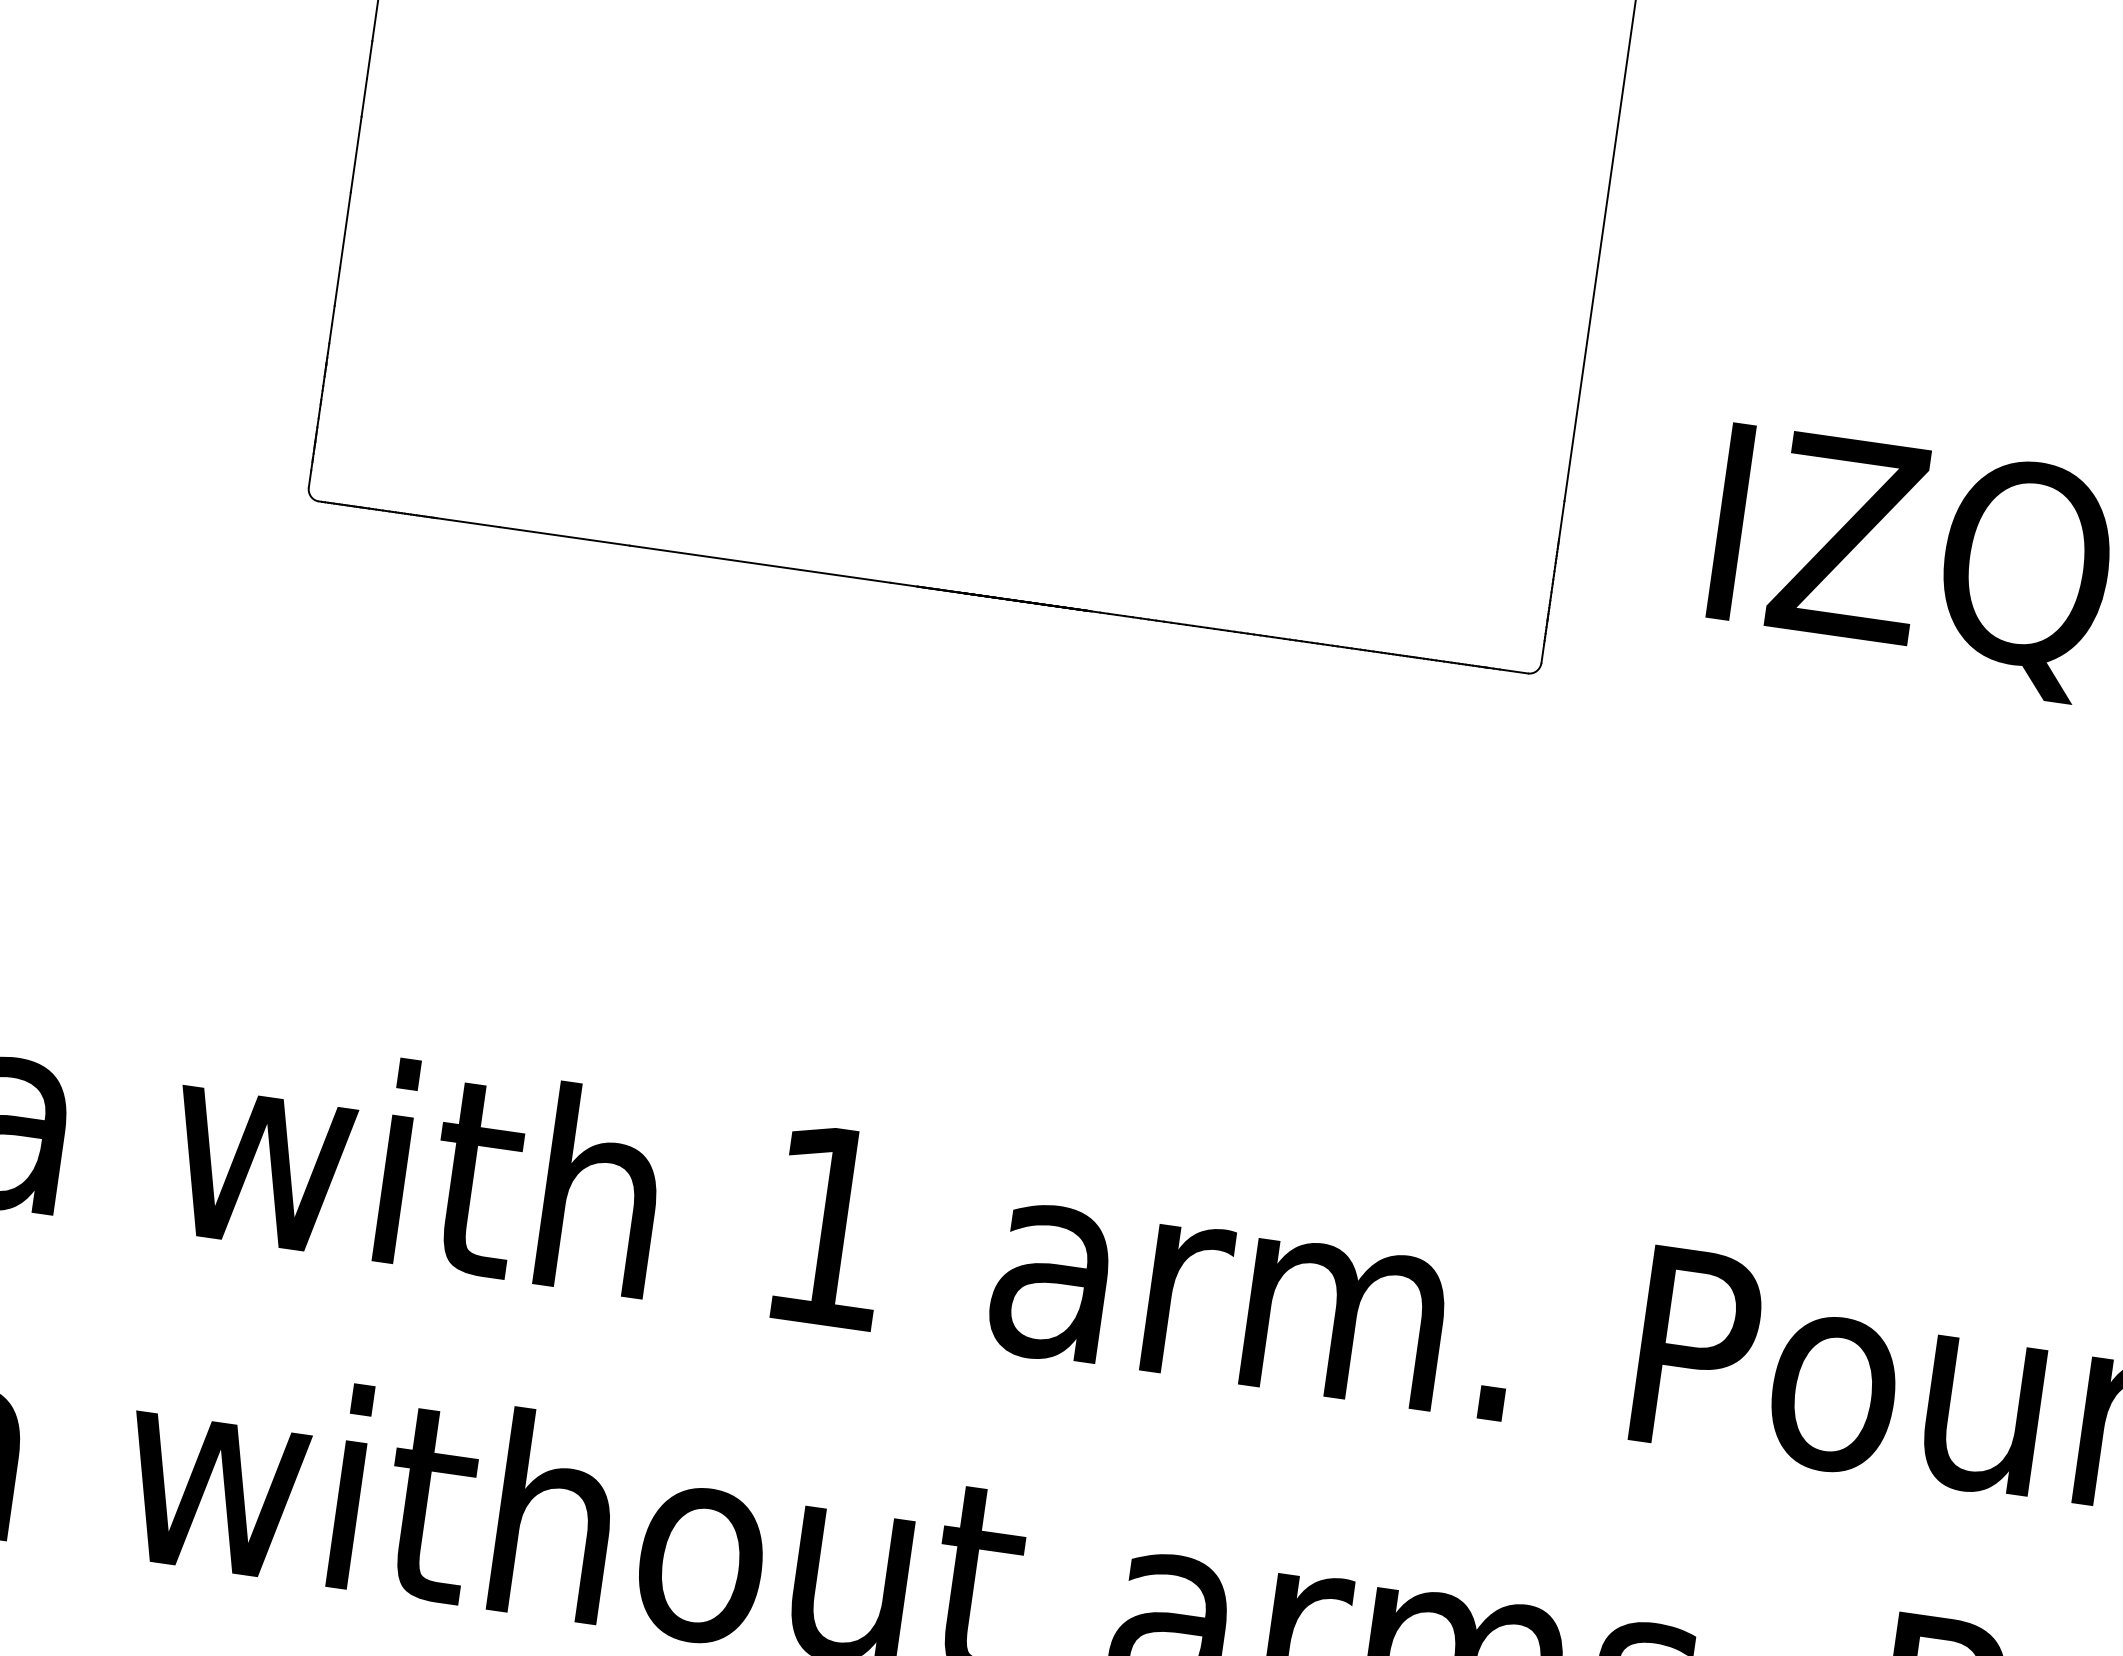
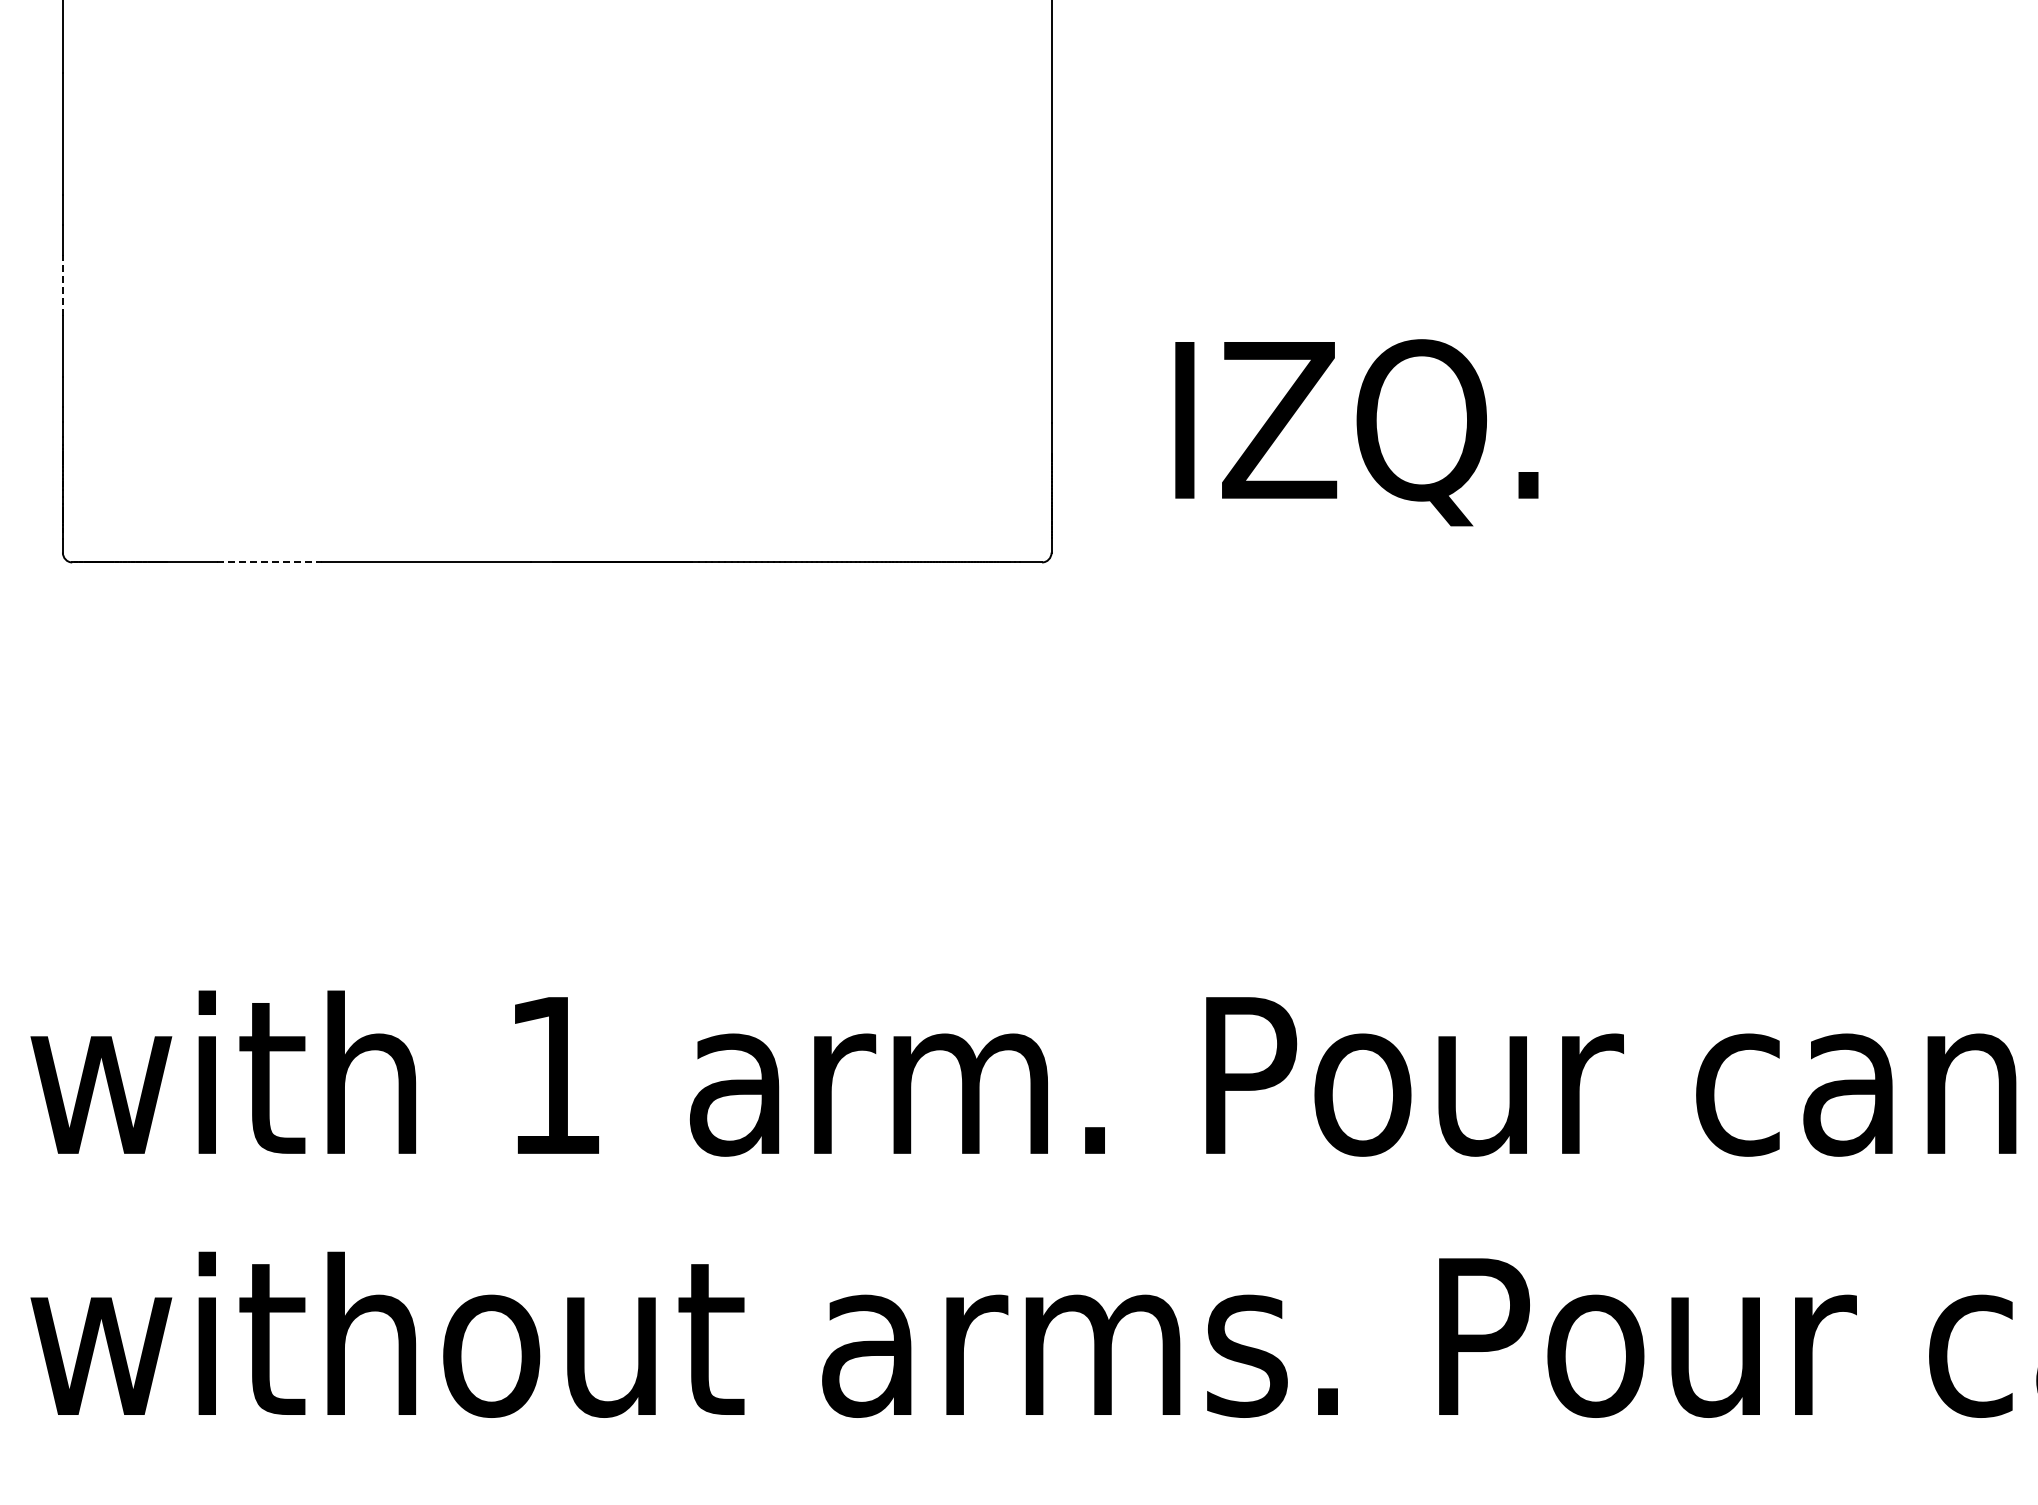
line: (355, 154) -> (62, 285), solid -> dashed
line: (564, 536) -> (269, 562), solid -> dashed

